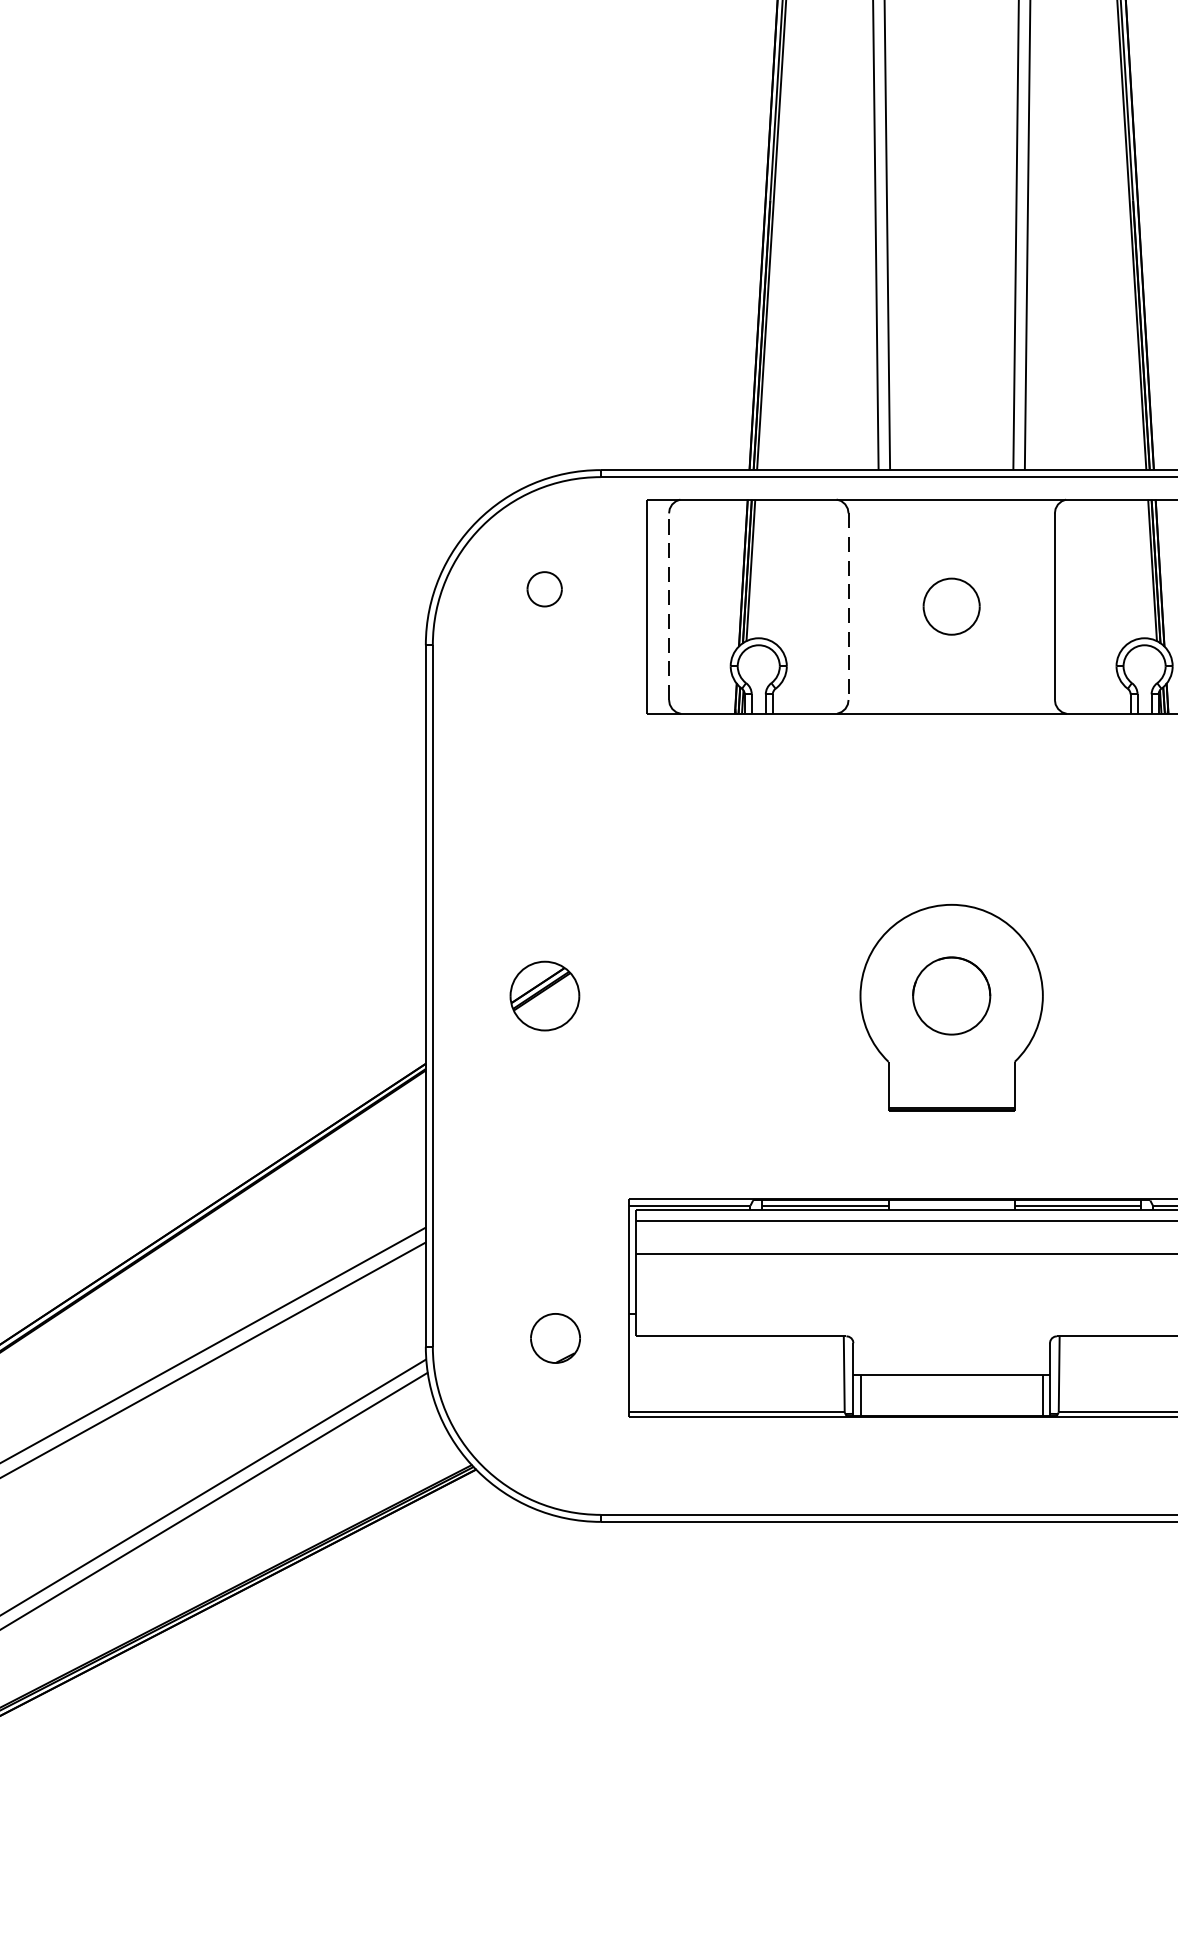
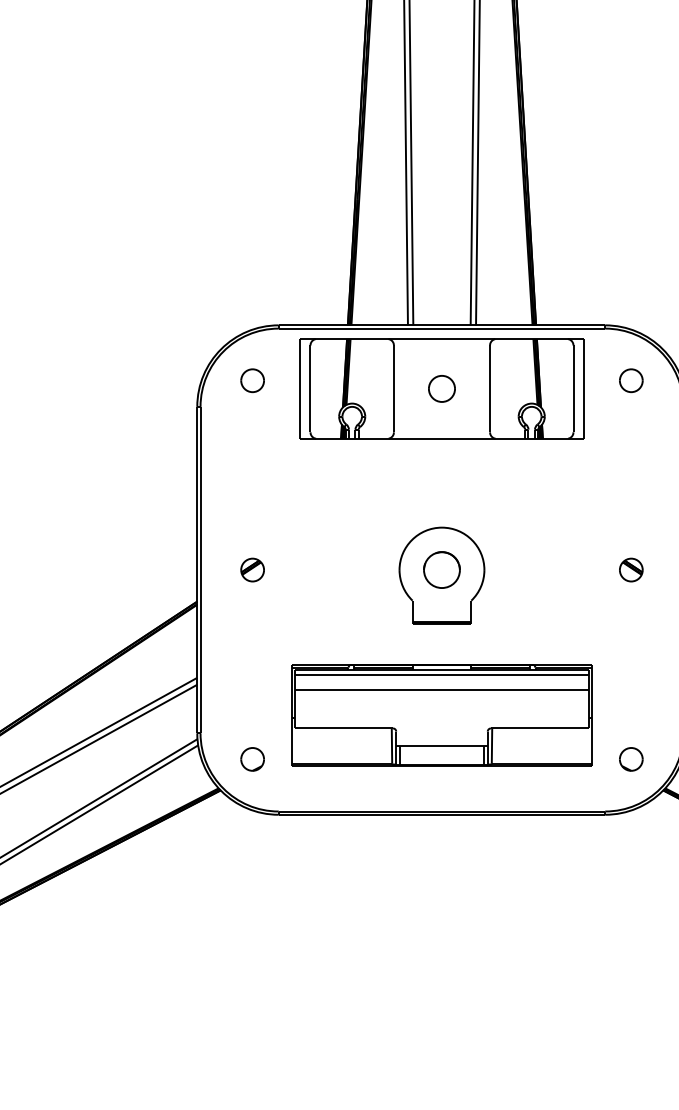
part: (544, 588) -> (252, 380), size x1.43
line: (669, 605) -> (310, 388), dashed -> solid
line: (847, 607) -> (393, 389), dashed -> solid
part: (544, 994) -> (252, 569), size x0.71
part: (555, 1338) -> (252, 759), moved

